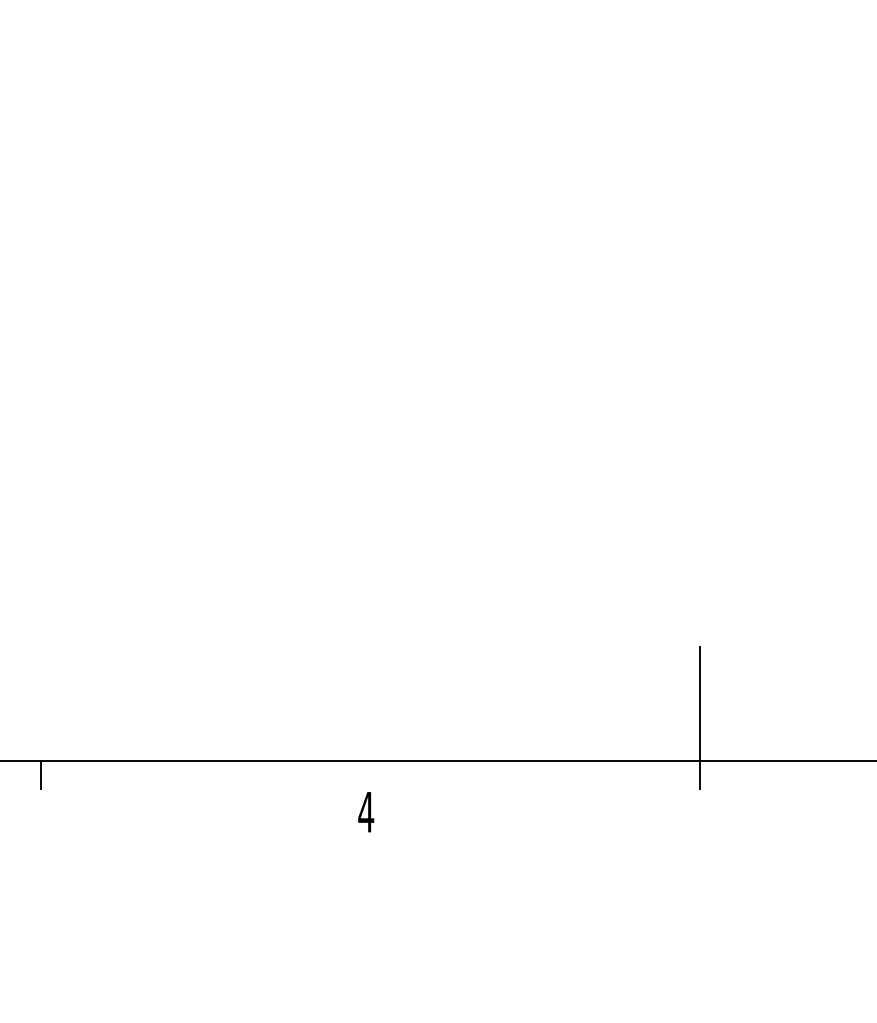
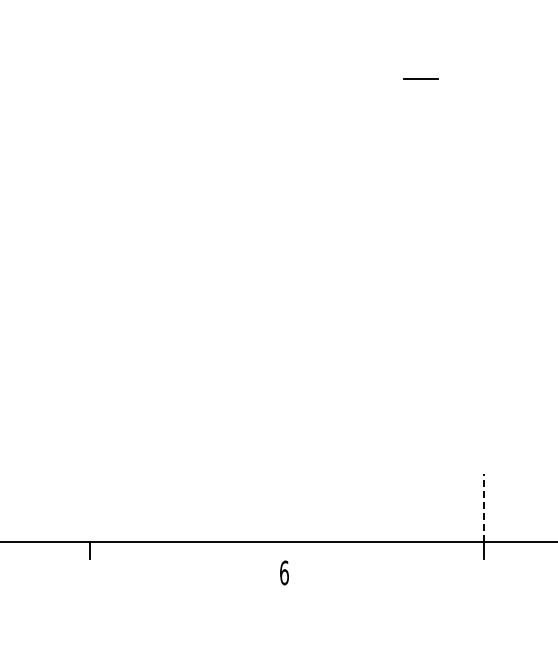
line: (699, 702) -> (483, 507), solid -> dashed
text: (366, 811) -> (284, 572), 4 -> 6

